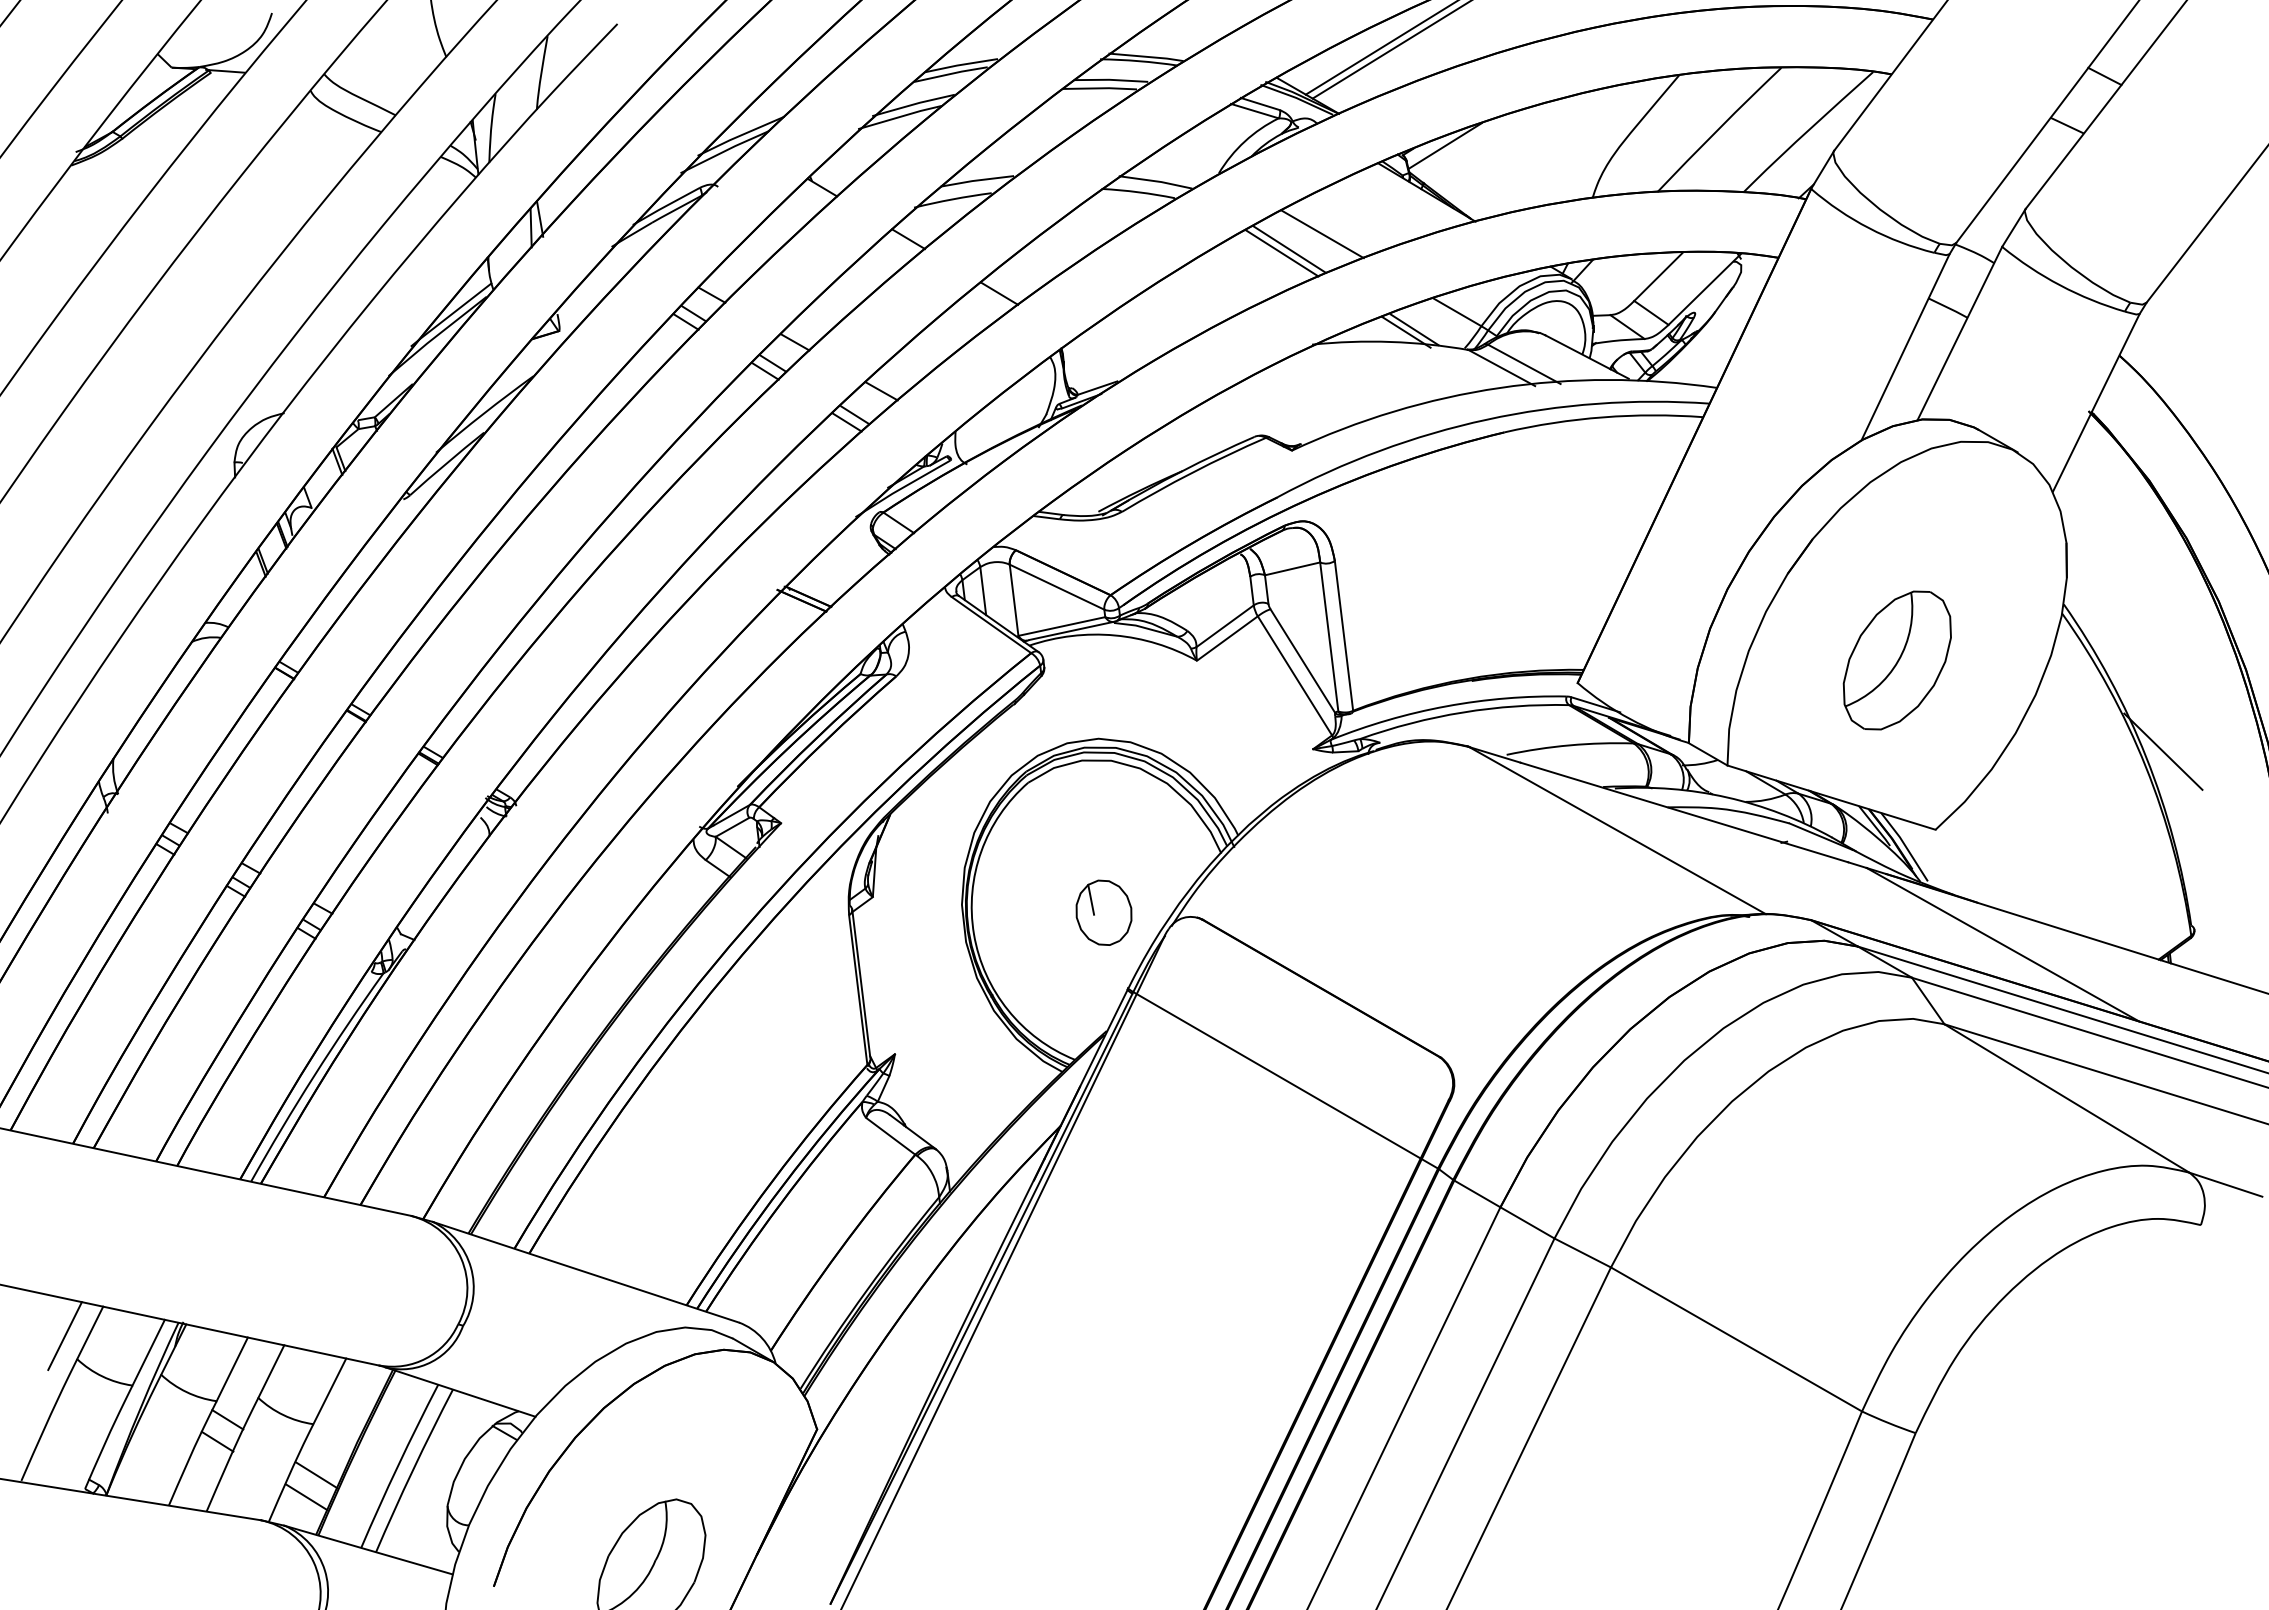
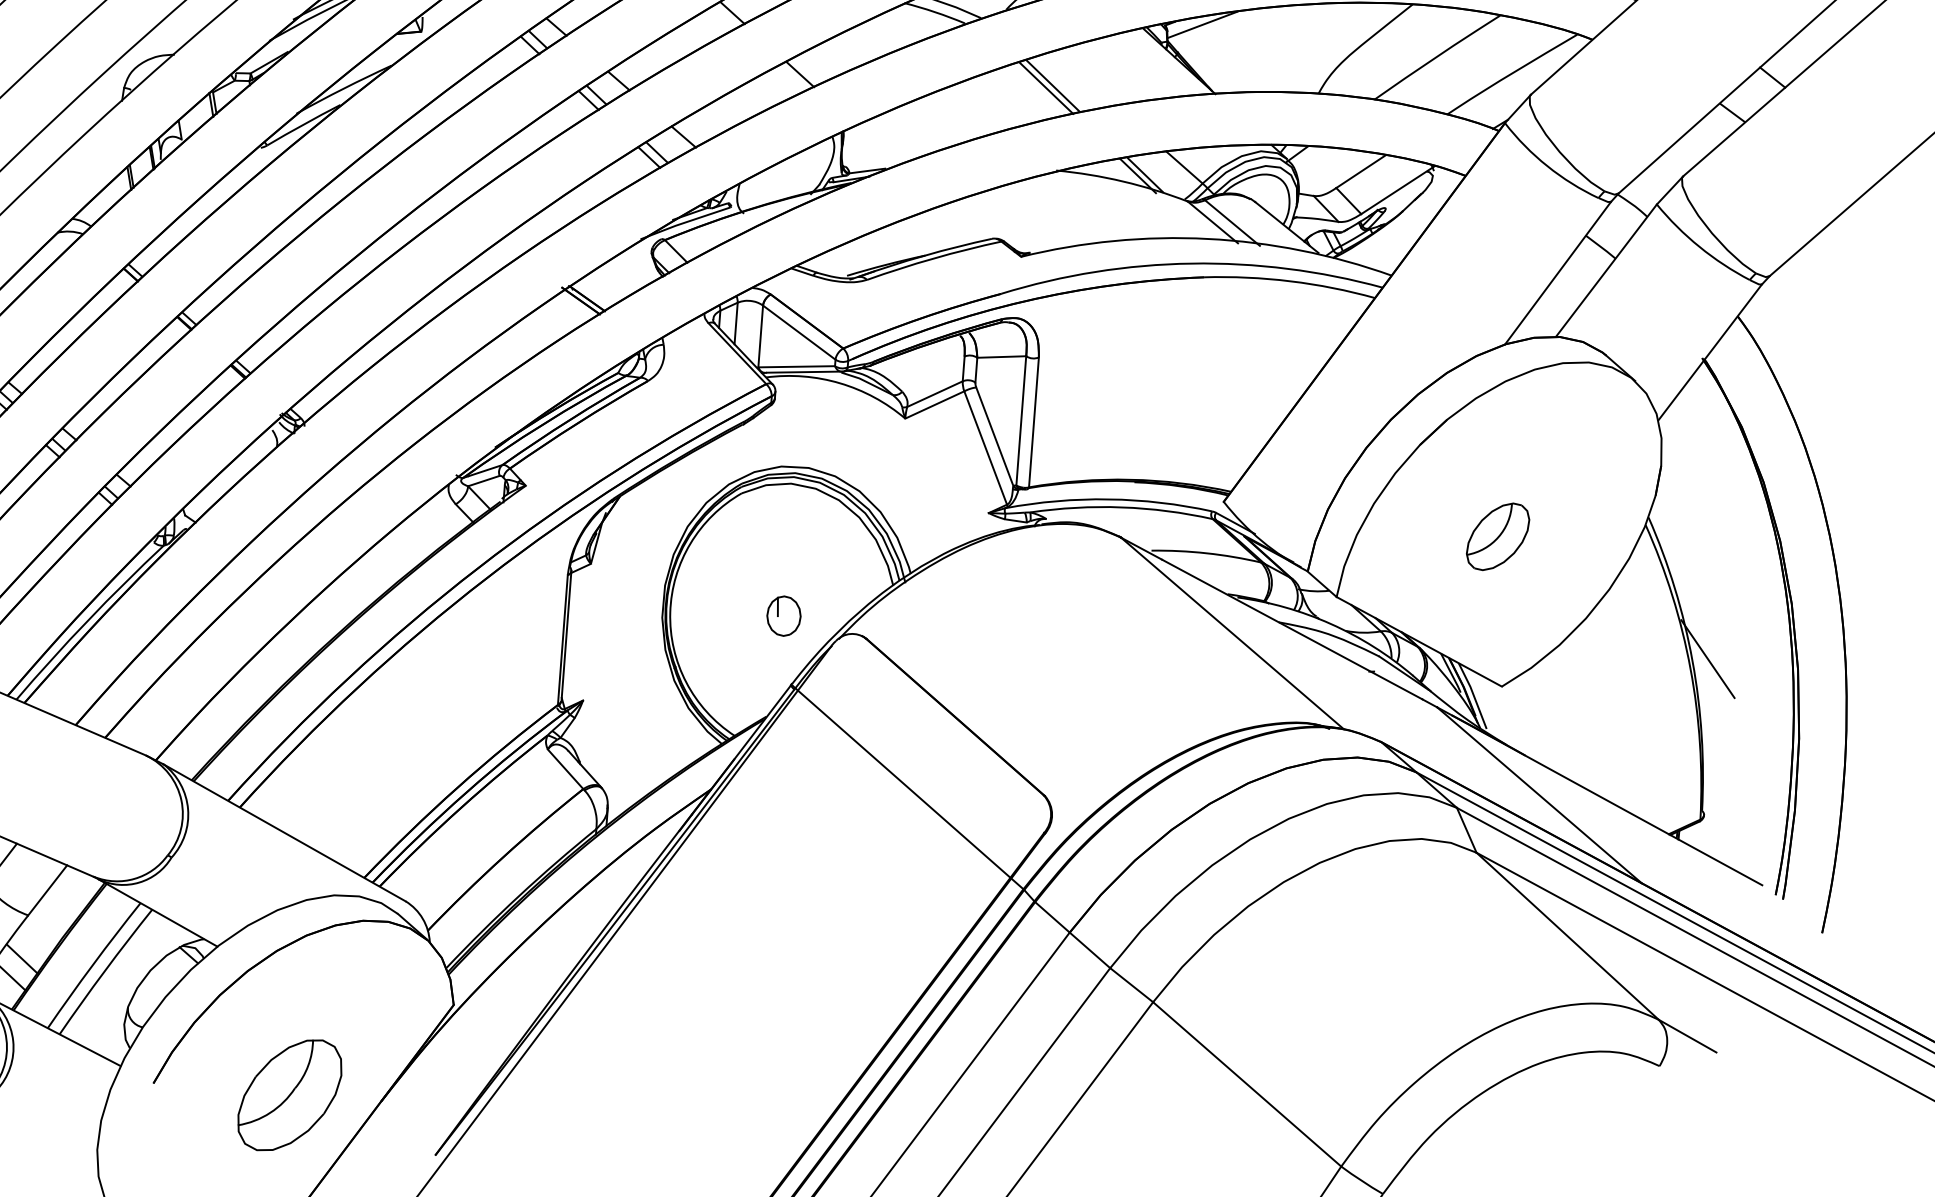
line: (1322, 234) -> (1083, 79), removed
part: (1896, 660) -> (1497, 536), size x0.6
part: (1103, 912) -> (783, 615), size x0.7

